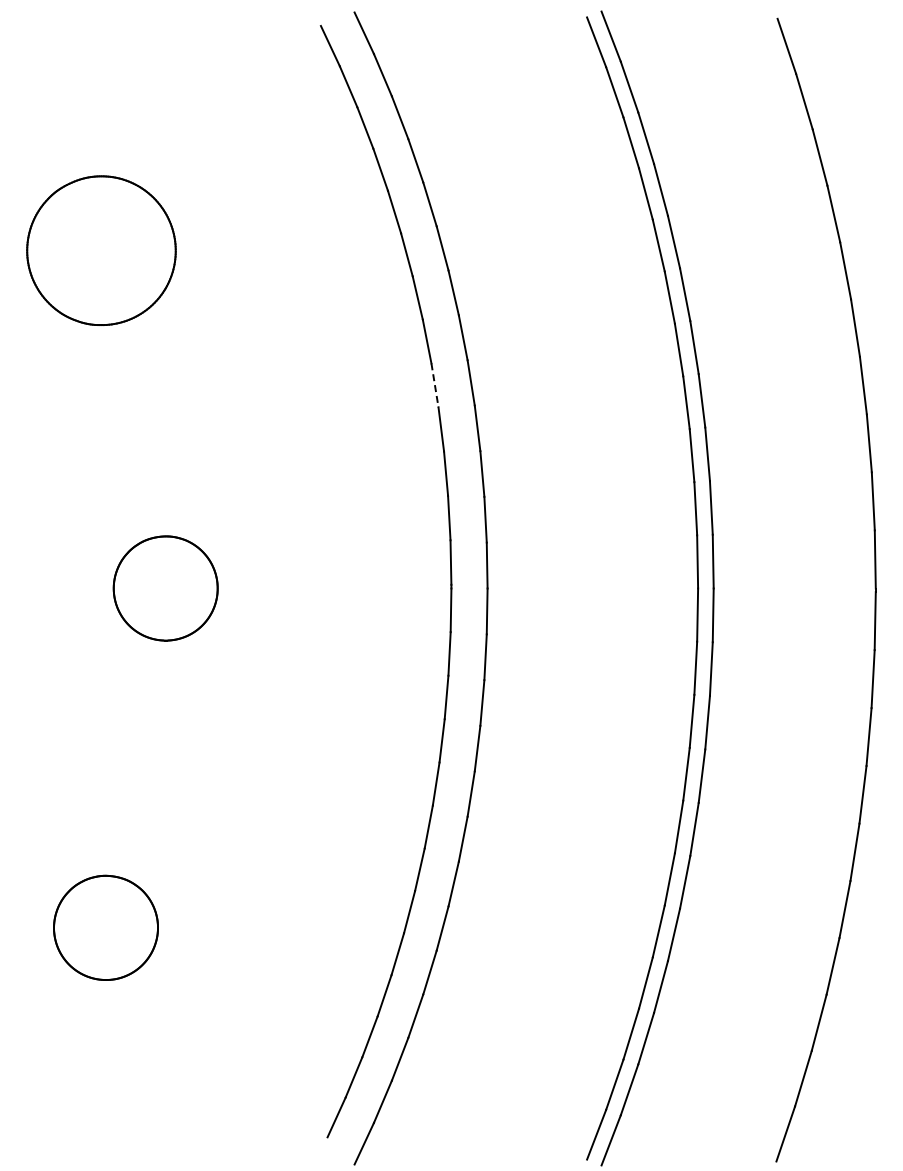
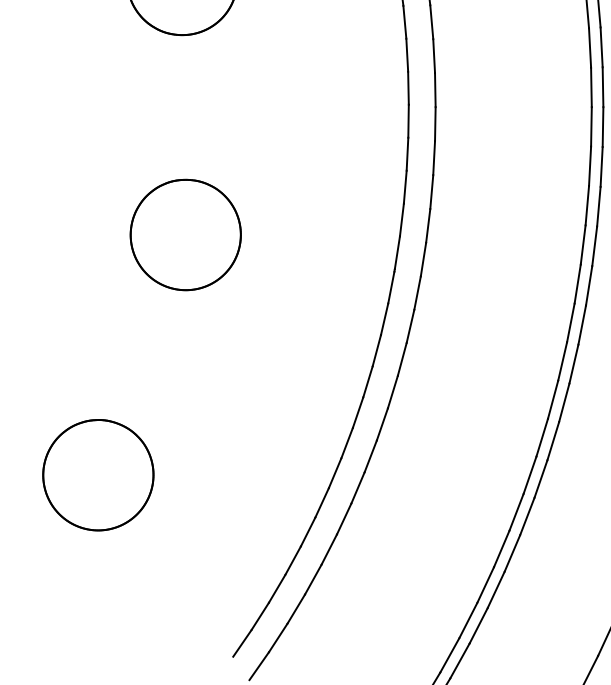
line: (435, 385) -> (408, 121), dashed -> solid
part: (165, 588) -> (185, 234), size x1.43
part: (105, 927) -> (98, 474), size x1.43

